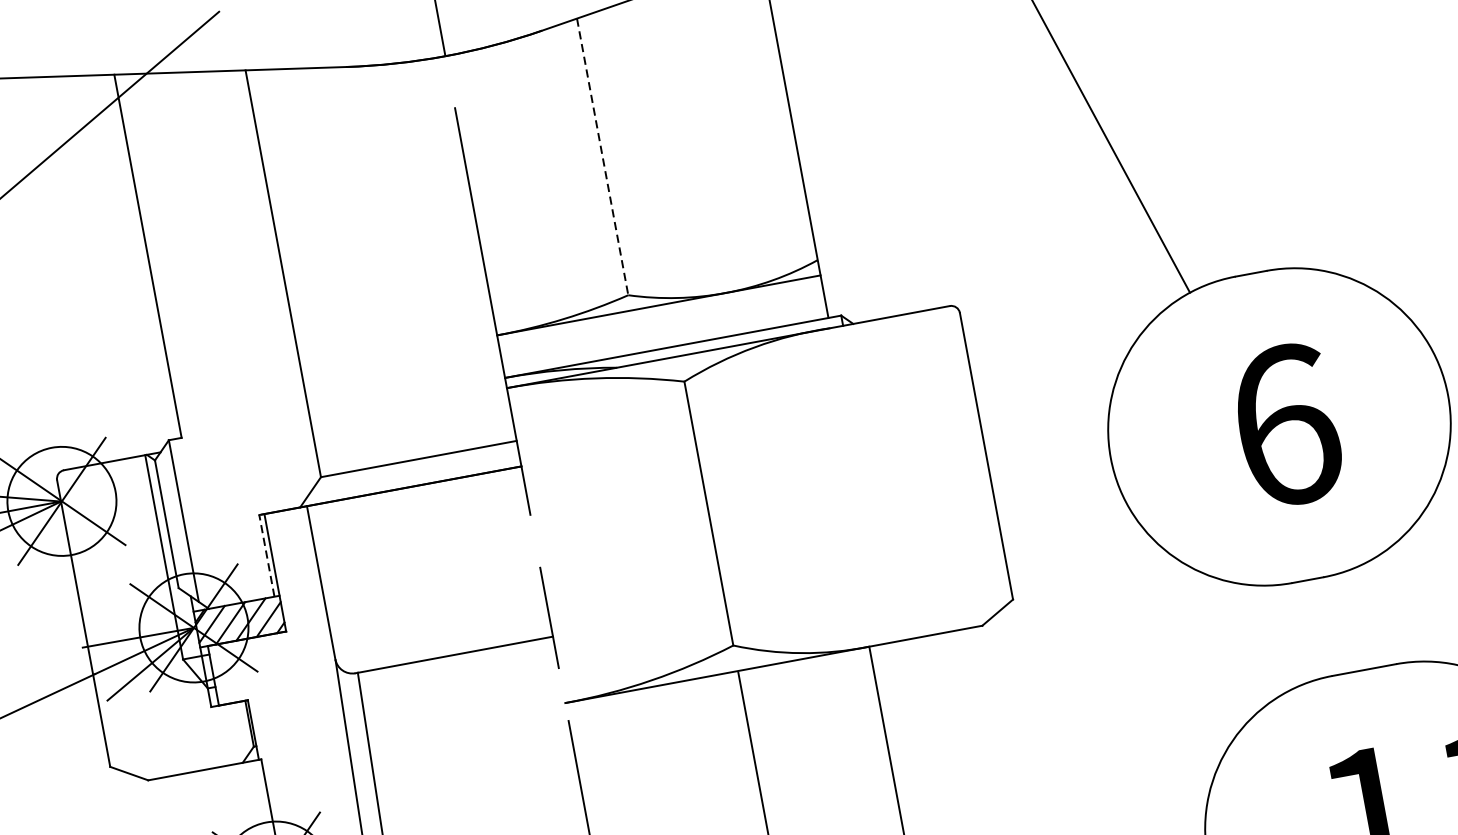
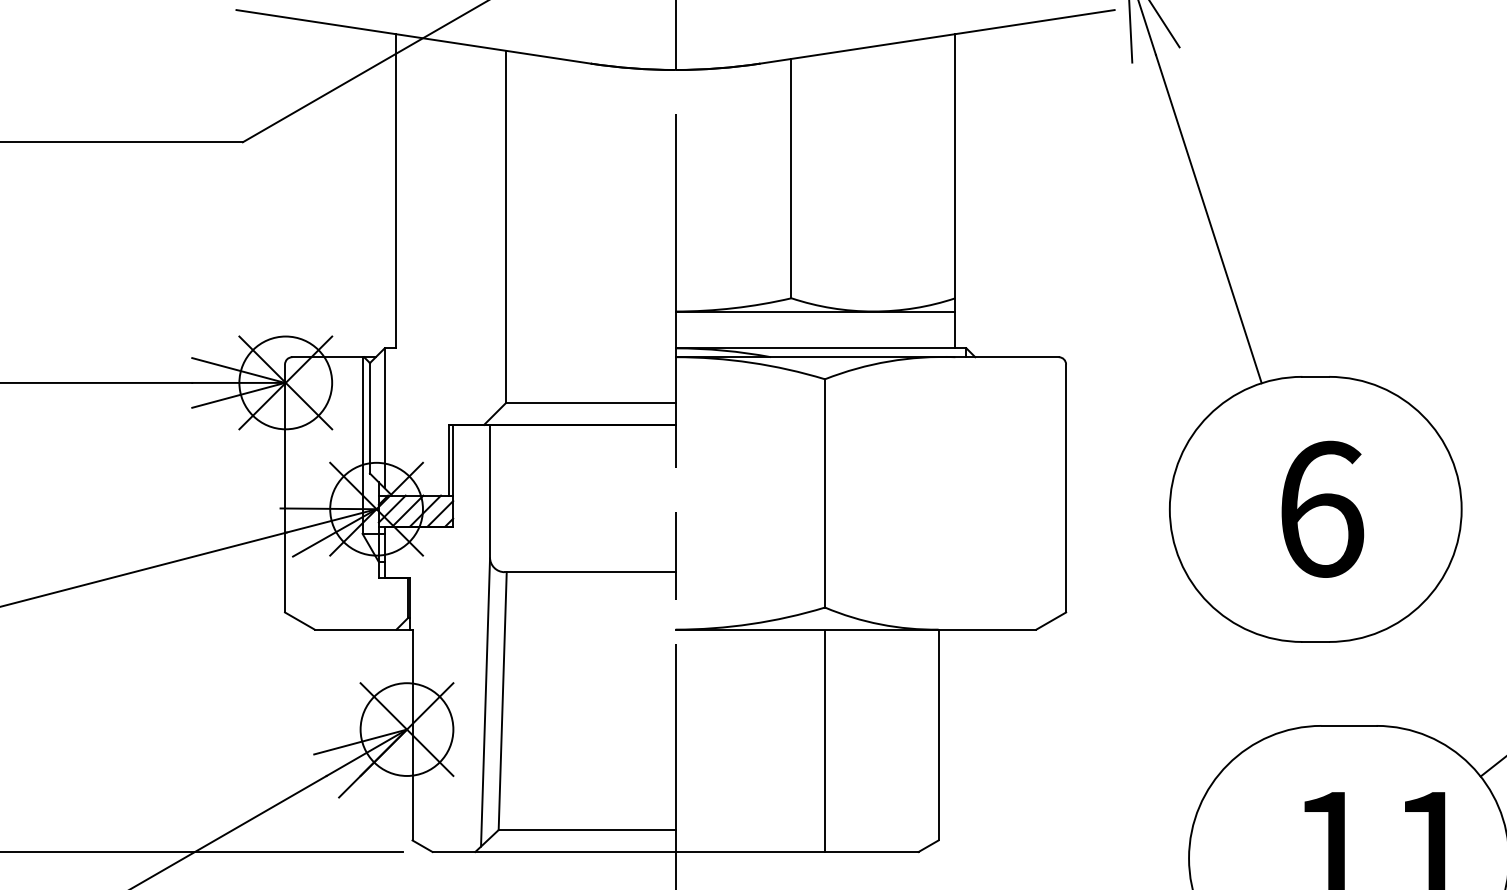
line: (602, 156) -> (791, 178), dashed -> solid
line: (266, 555) -> (448, 459), dashed -> solid

